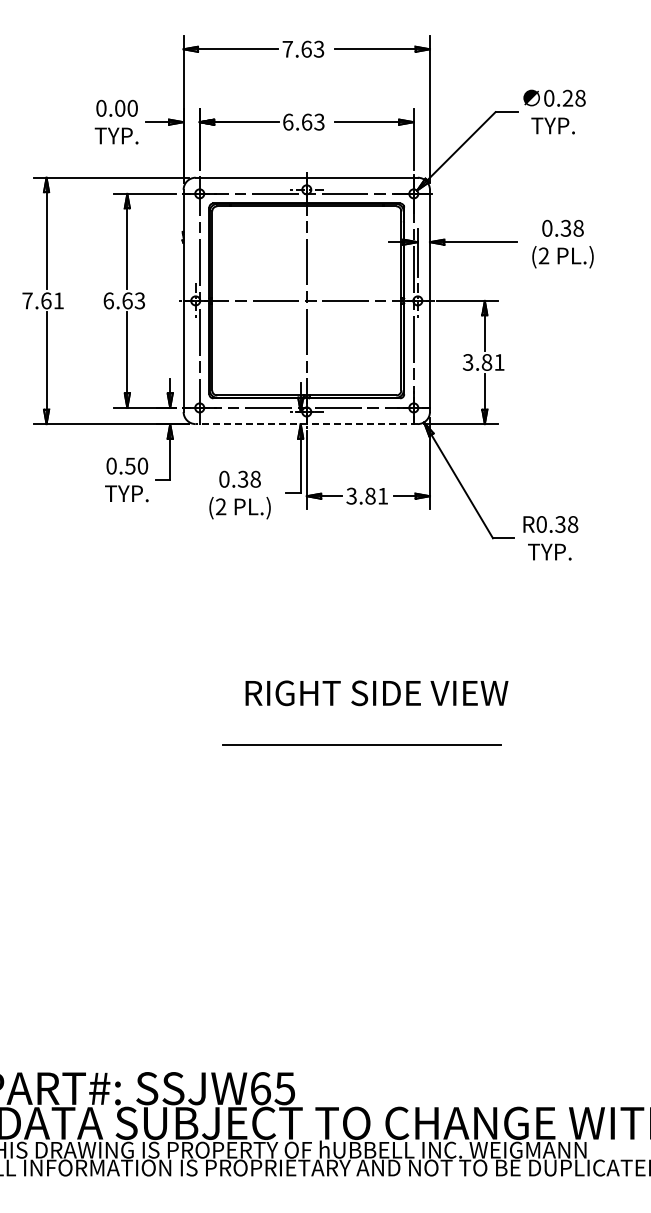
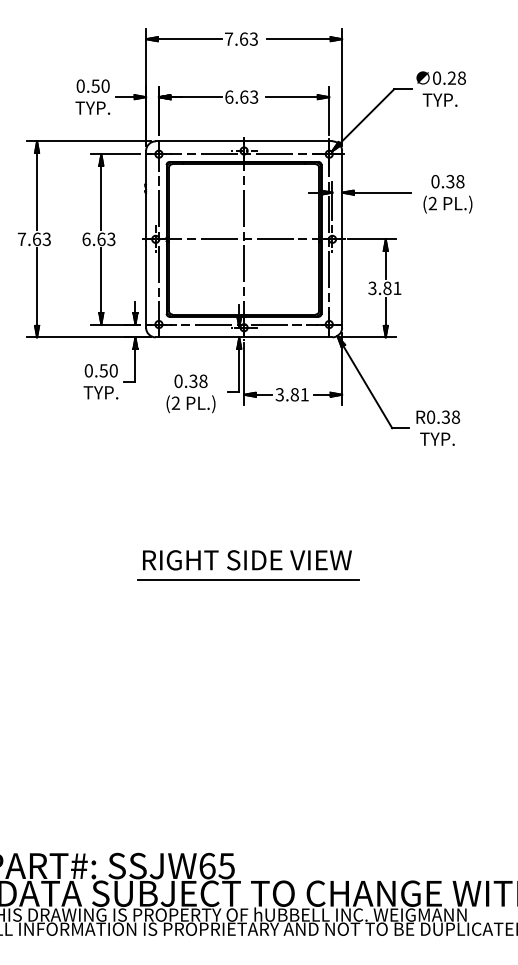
text: (119, 107) -> (95, 85), 0.00 -> 0.50
text: (58, 300) -> (46, 239), 7.61 -> 7.63
line: (306, 424) -> (243, 337), dashed -> solid
text: (376, 693) -> (247, 560), moved
line: (361, 744) -> (248, 580), moved

